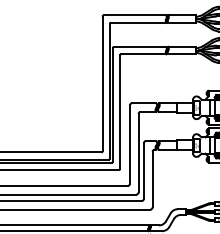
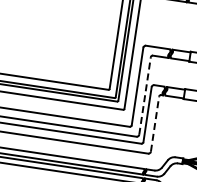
line: (138, 152) -> (145, 95), solid -> dashed
line: (152, 179) -> (154, 124), solid -> dashed

